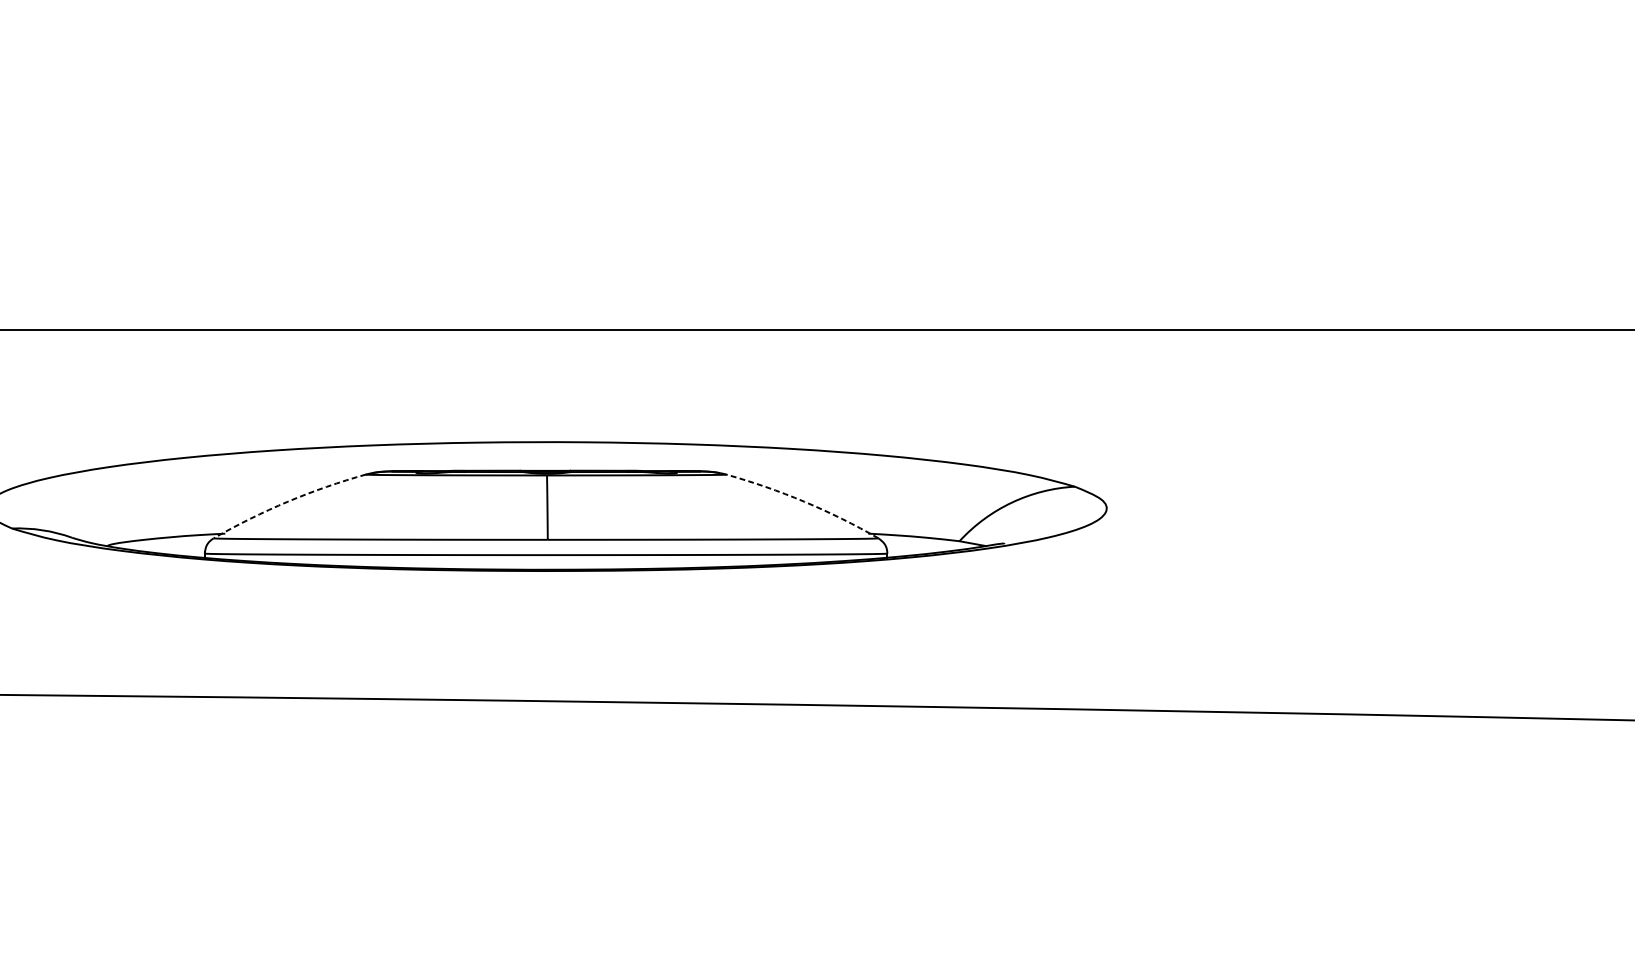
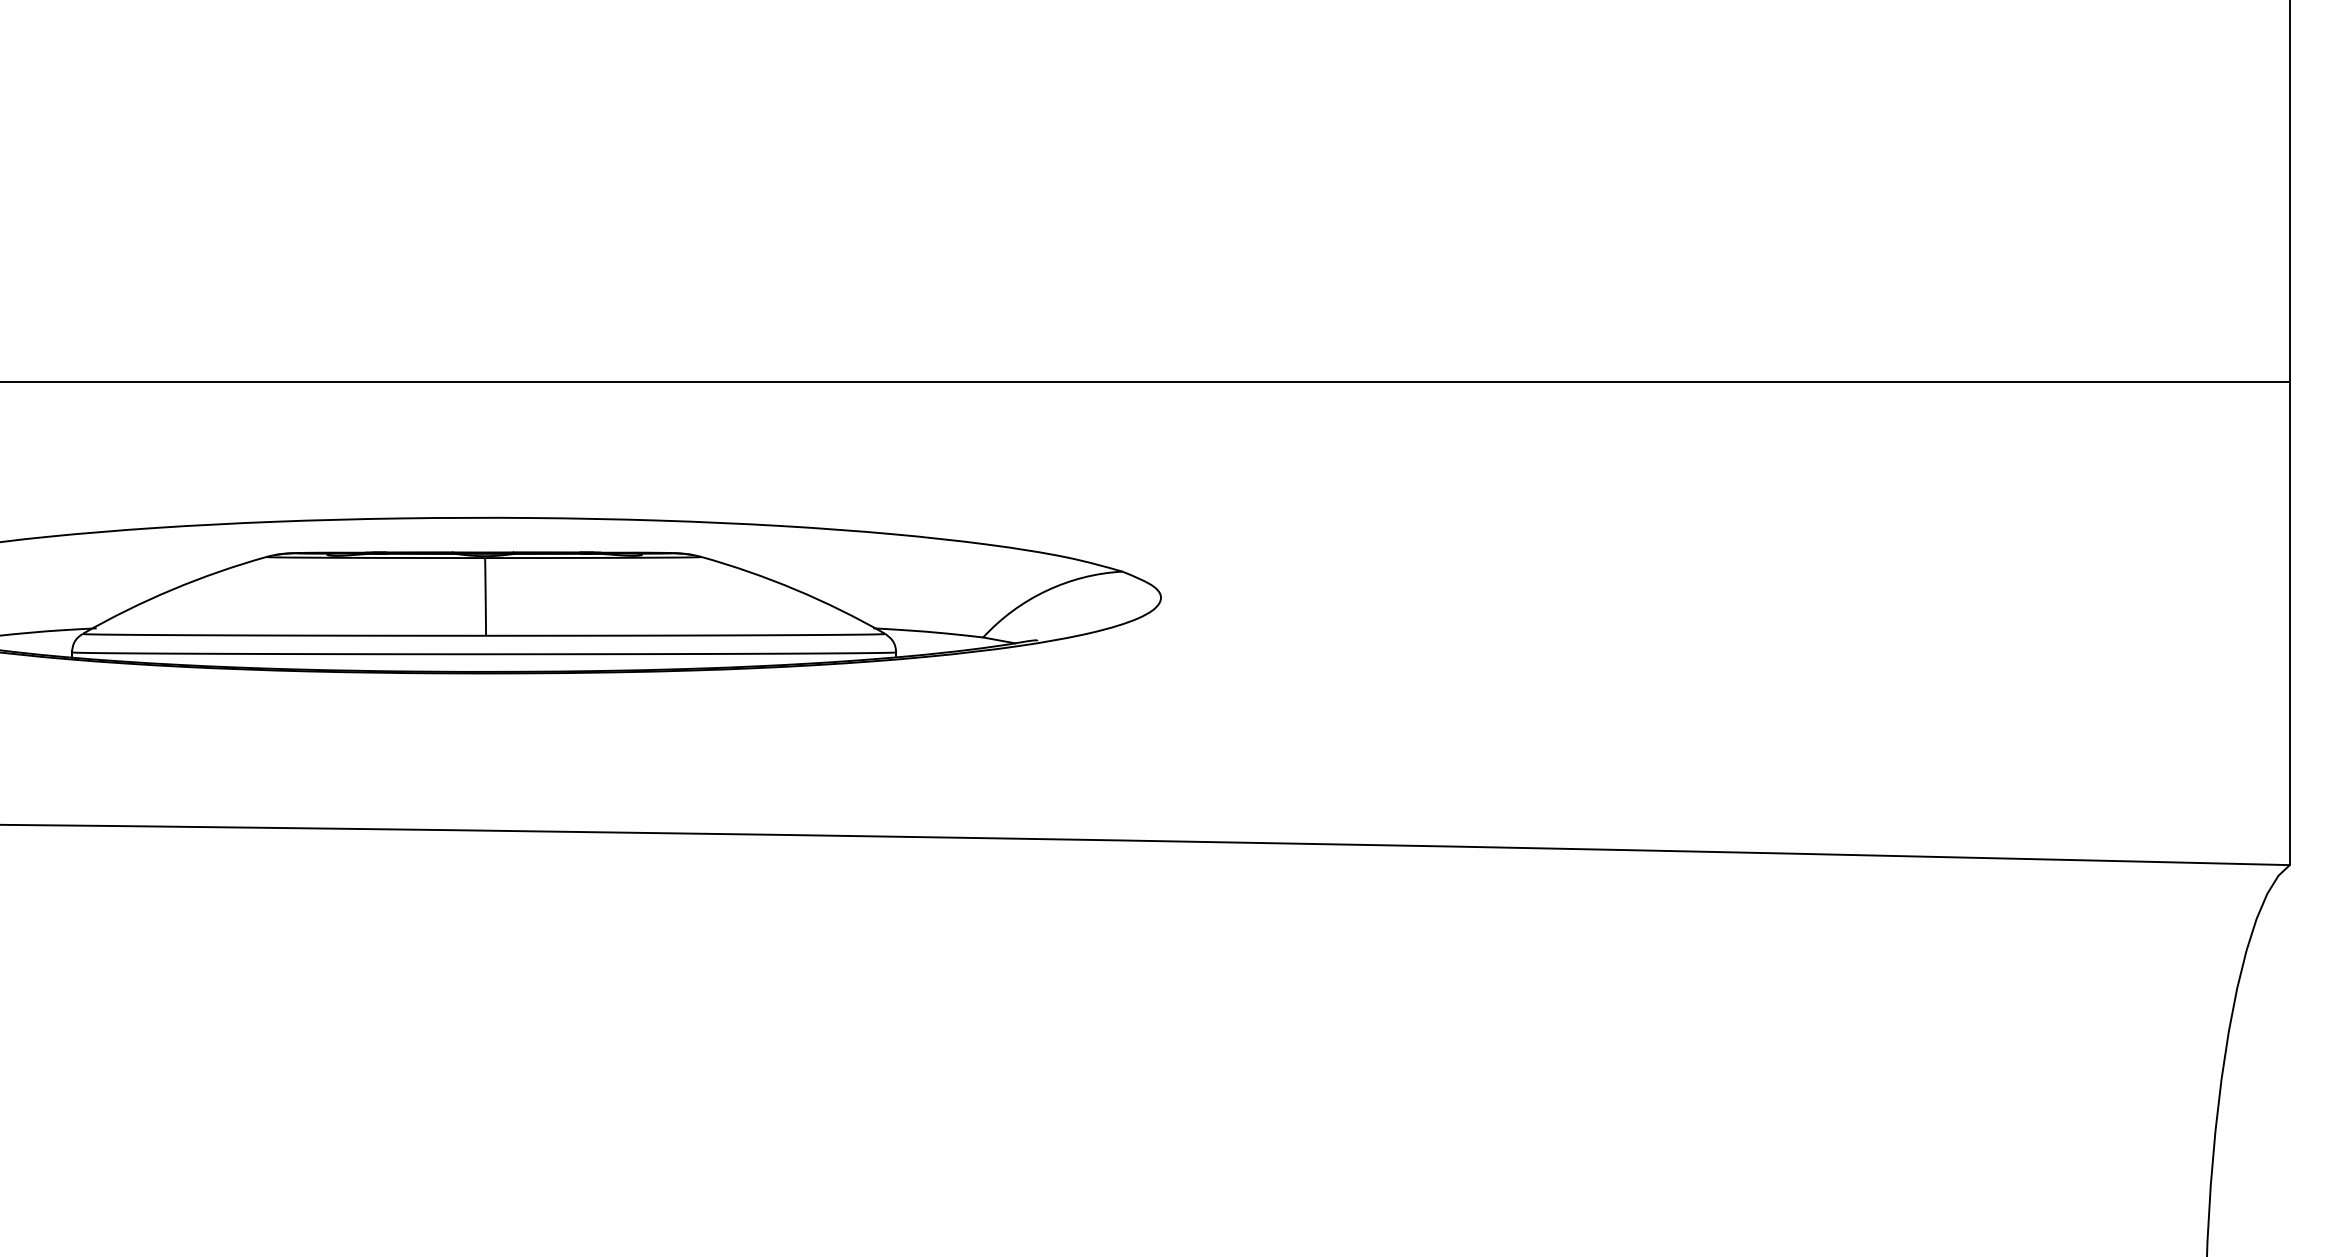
arc: (288, 501) -> (172, 589), dashed -> solid
arc: (804, 501) -> (795, 589), dashed -> solid

